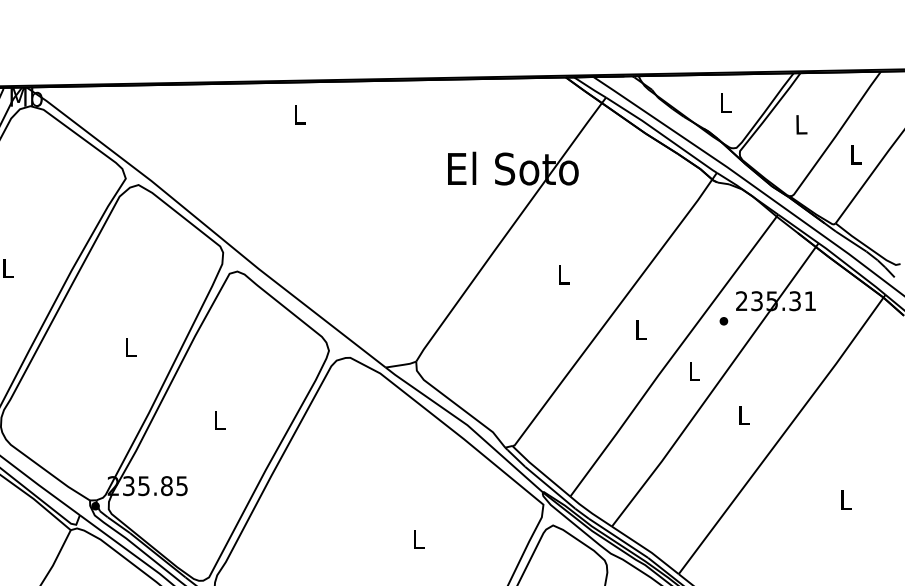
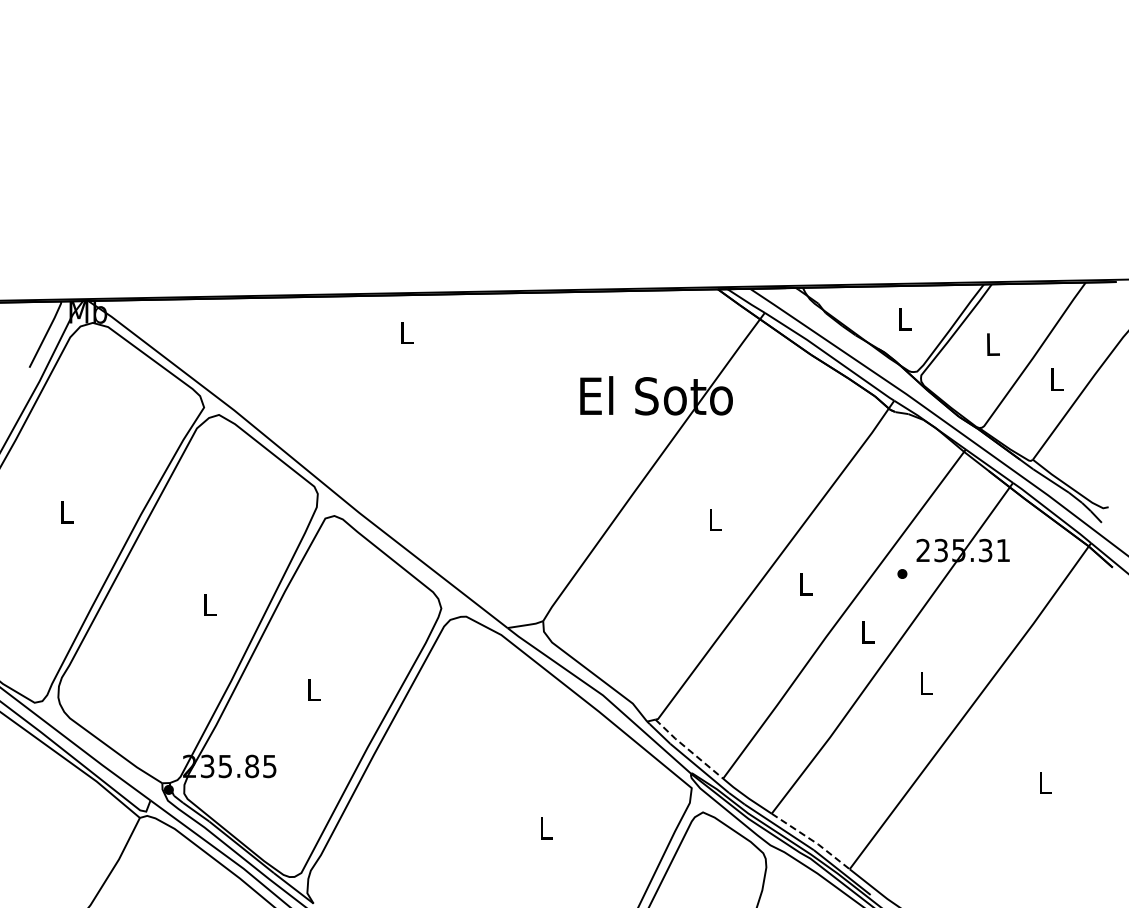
line: (540, 471) -> (688, 749), solid -> dashed
line: (646, 549) -> (812, 840), solid -> dashed

